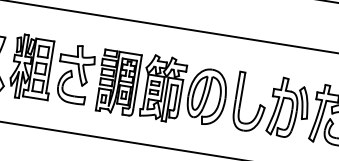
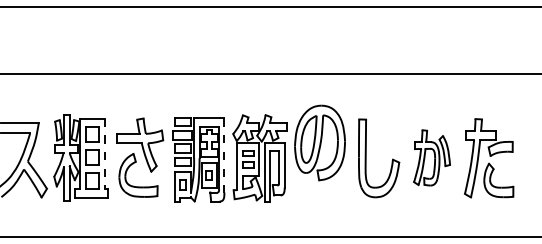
line: (49, 67) -> (104, 154), solid -> dashed
line: (137, 82) -> (224, 155), solid -> dashed
part: (206, 96) -> (319, 142), moved
part: (288, 107) -> (431, 157), size x0.7

